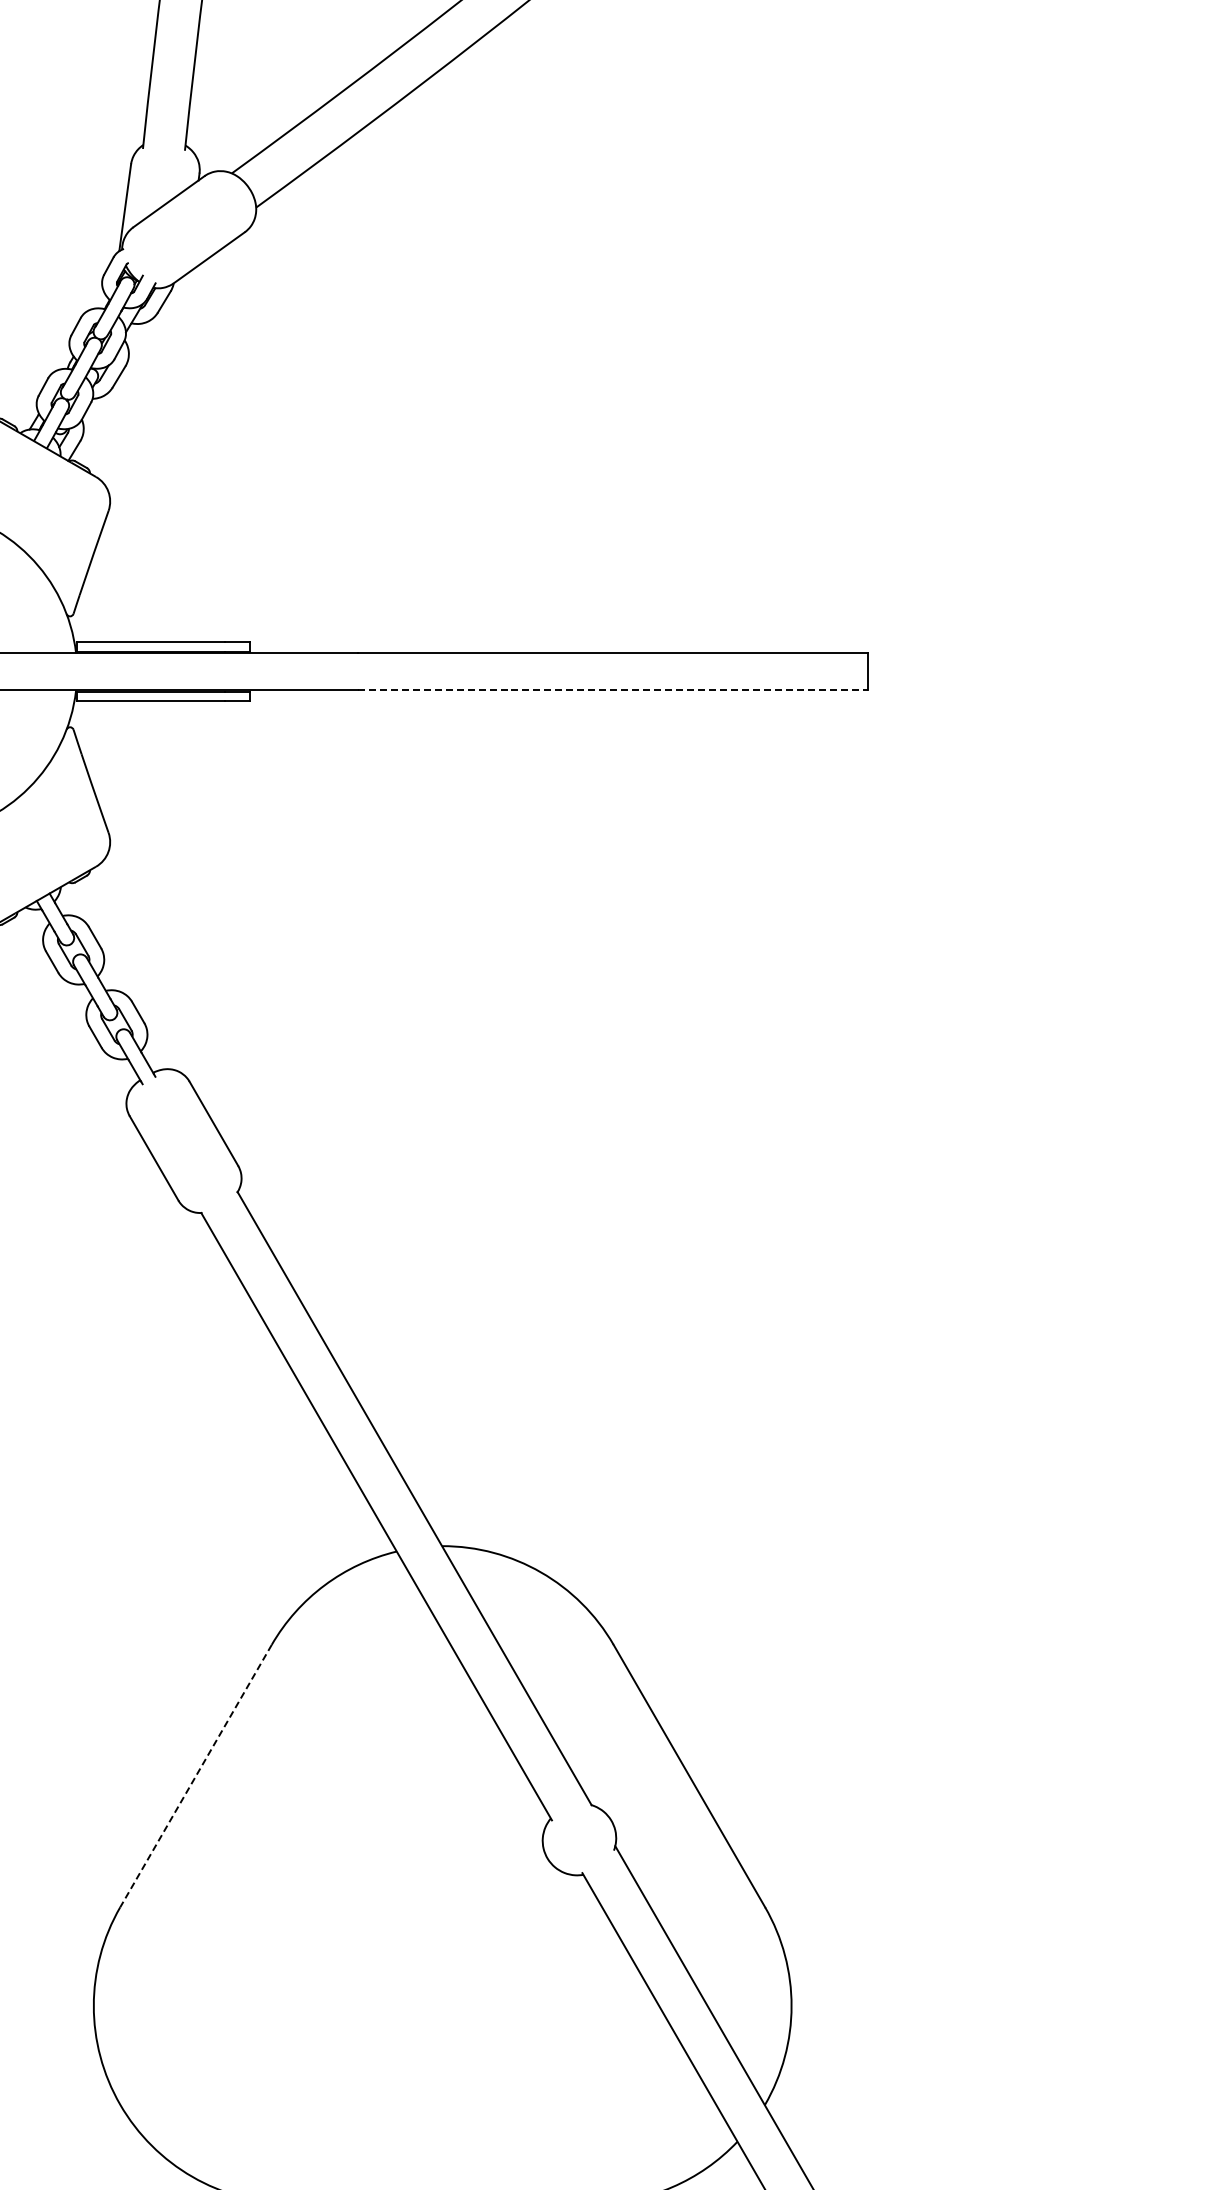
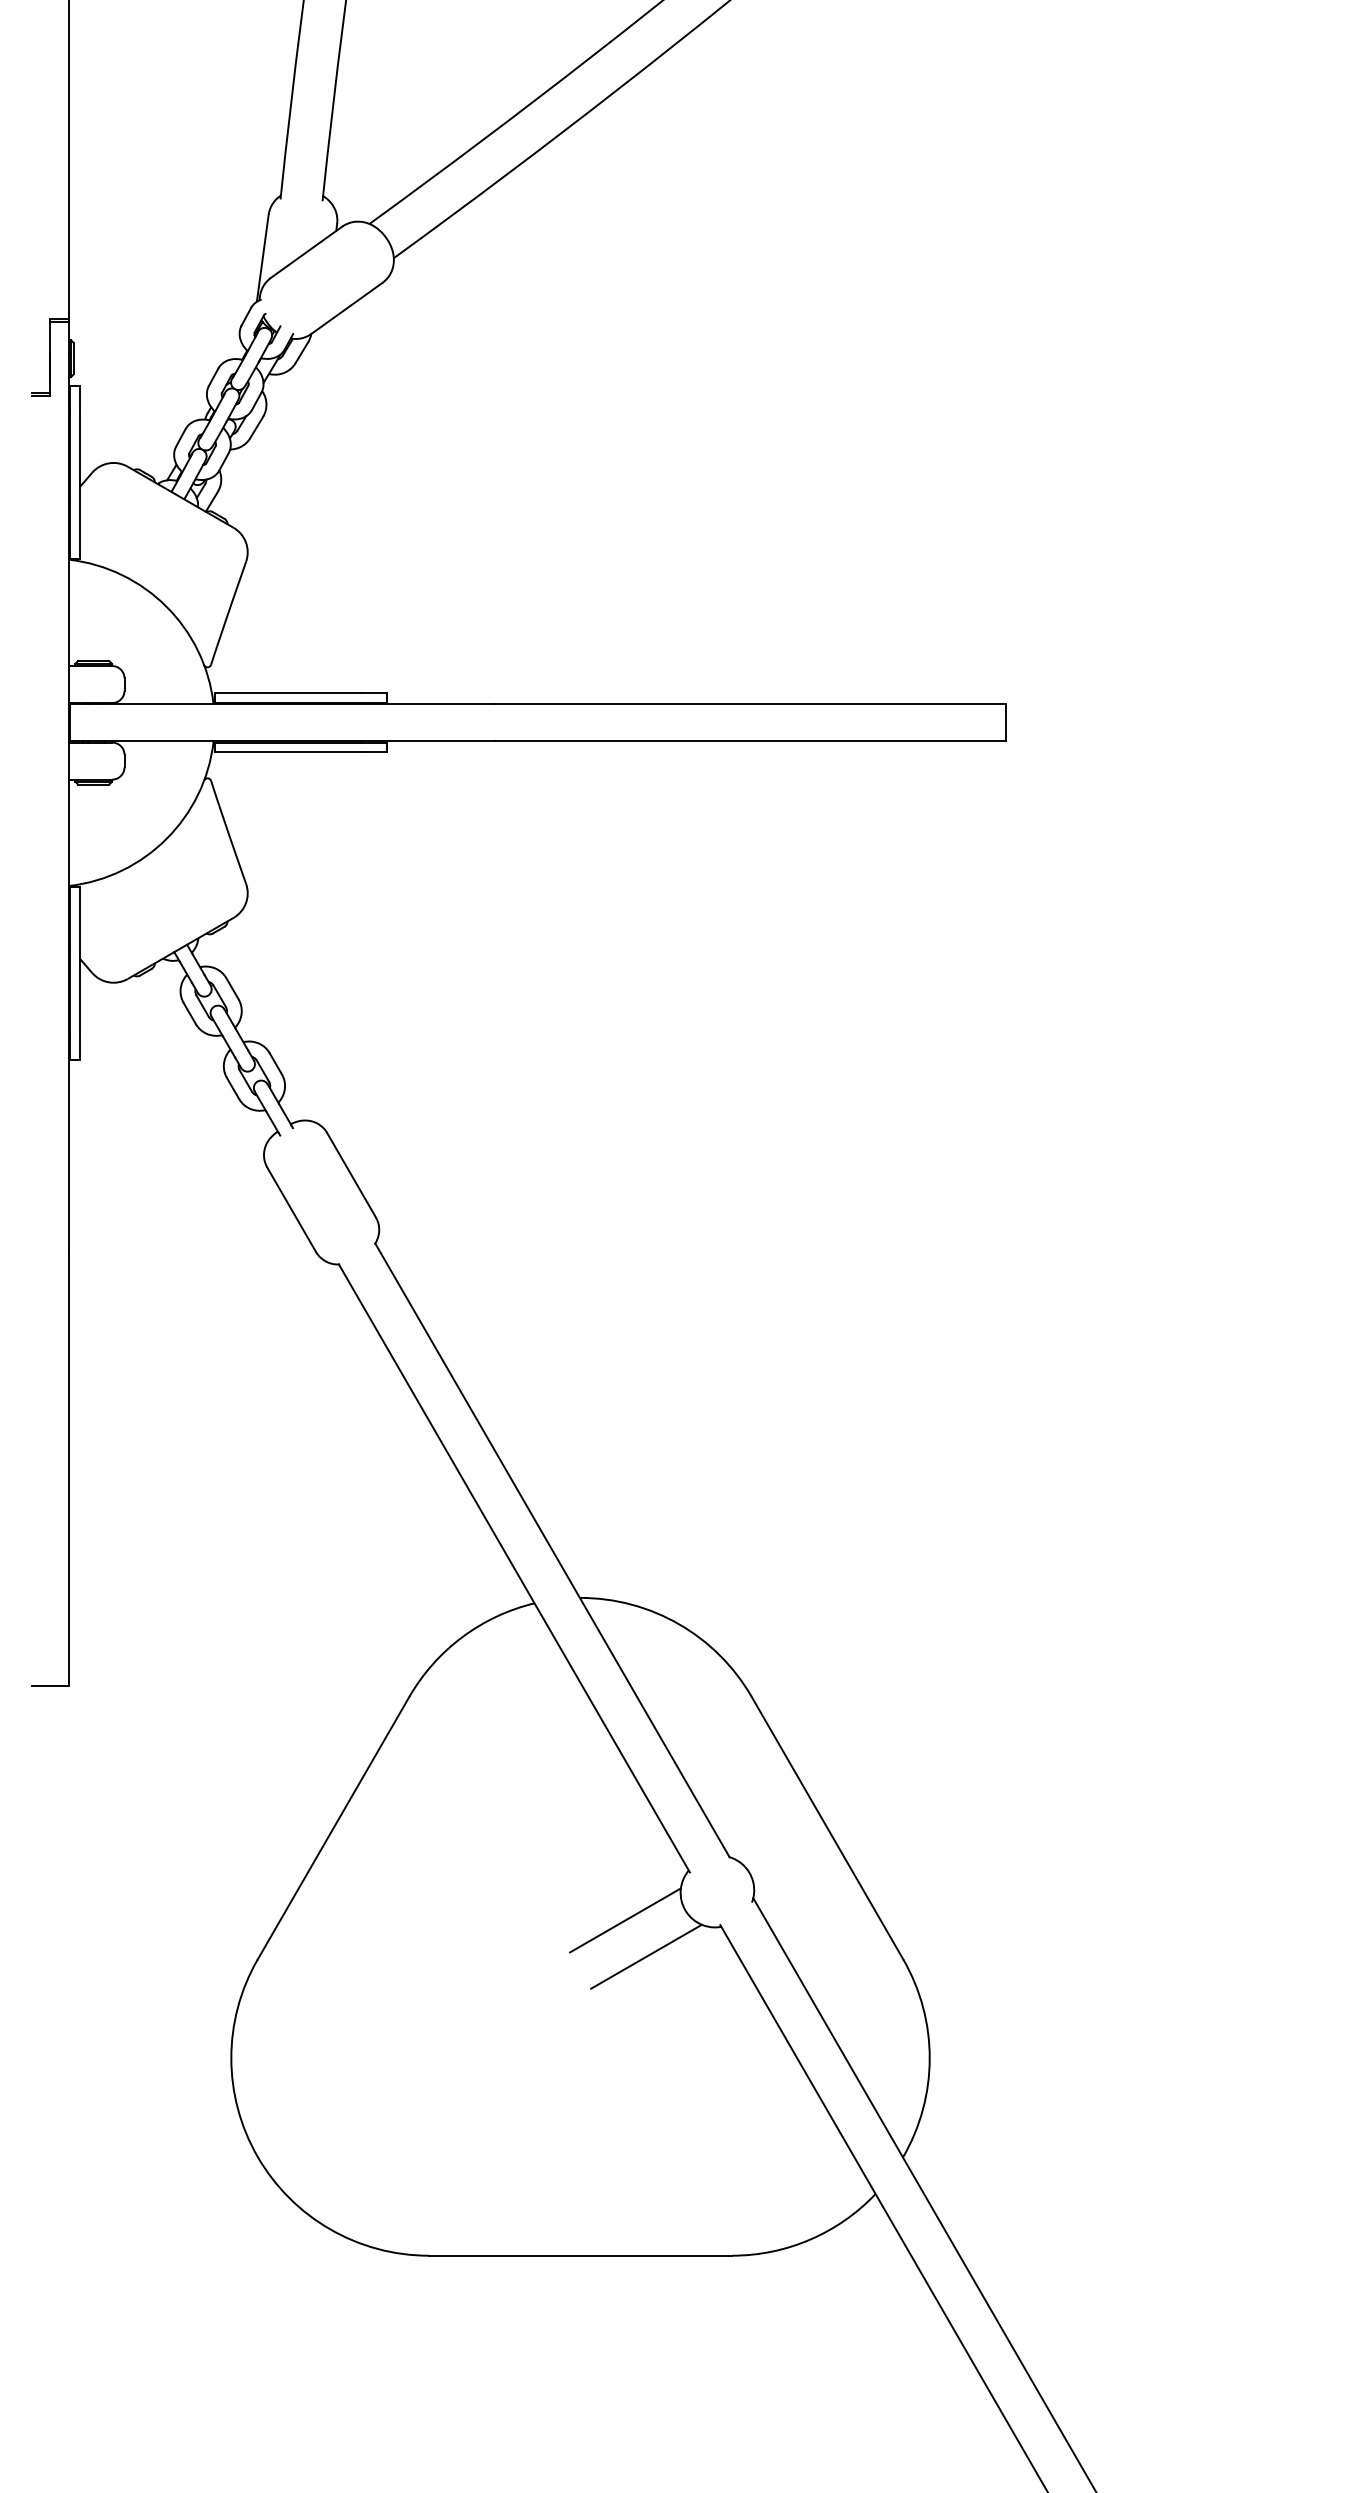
line: (613, 690) -> (751, 741), dashed -> solid
line: (195, 1776) -> (333, 1828), dashed -> solid
line: (487, 1868) -> (625, 1920), added
line: (508, 1904) -> (646, 1956), added

